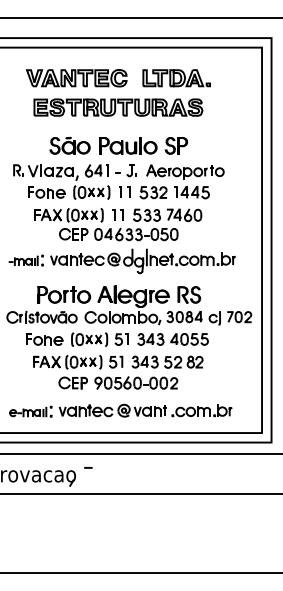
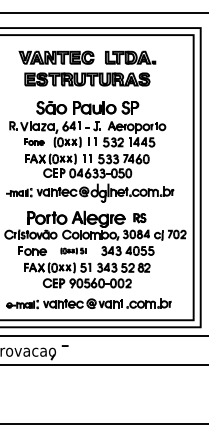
part: (46, 192) -> (34, 142), size x0.7
part: (189, 294) -> (140, 217), size x0.7
part: (99, 339) -> (73, 251), size x0.6

